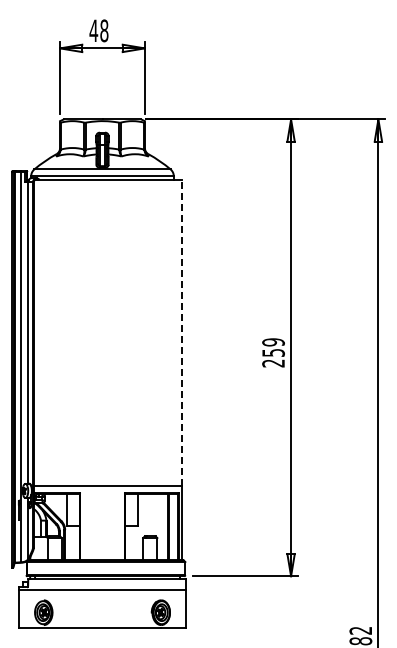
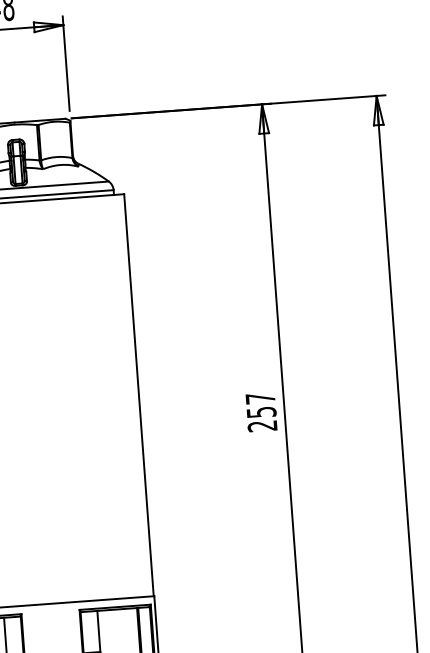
line: (181, 332) -> (138, 394), dashed -> solid
text: (273, 342) -> (260, 398), 259 -> 257

